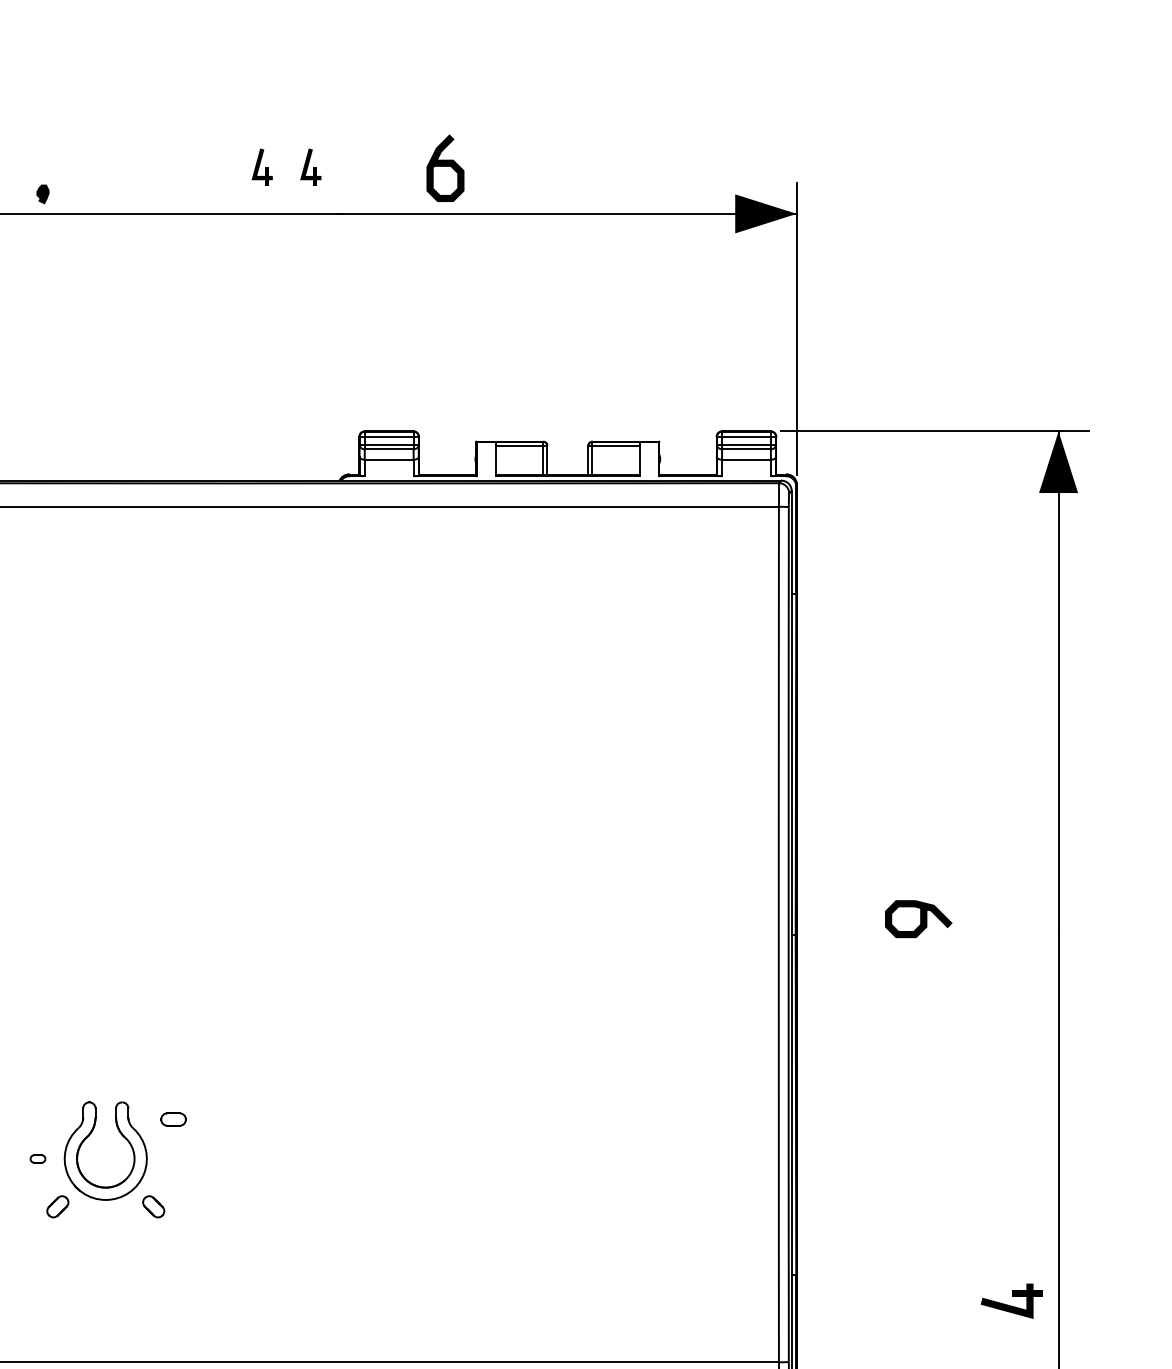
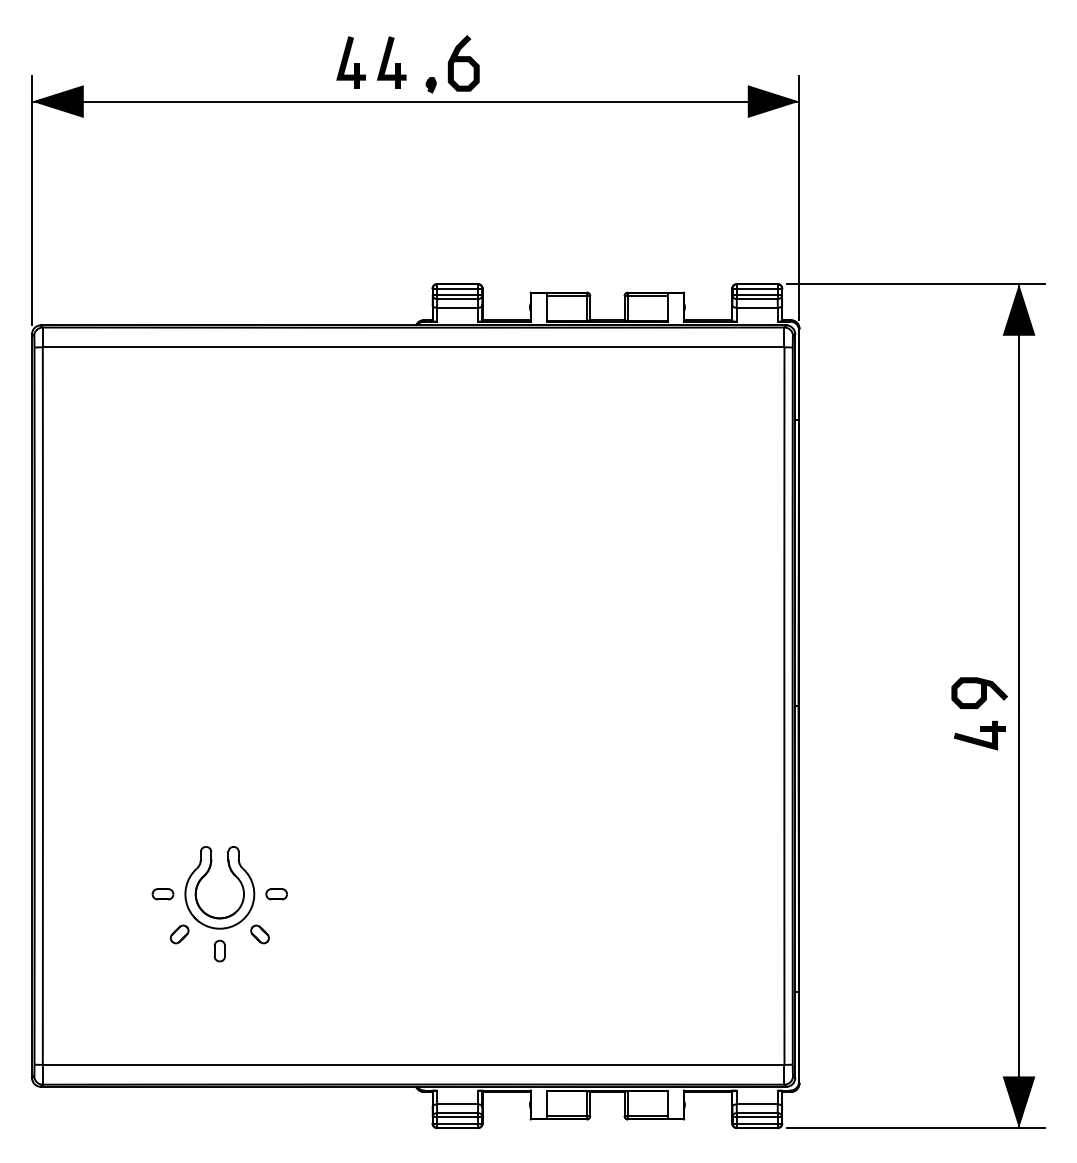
part: (261, 167) -> (350, 62), size x1.67
part: (310, 167) -> (391, 62), size x1.67
curve: (445, 167) -> (463, 62), moved
part: (42, 194) -> (430, 85), moved
curve: (920, 918) -> (981, 692), moved
part: (173, 1119) -> (276, 894), moved
part: (37, 1159) -> (162, 894), size x1.67
part: (105, 1225) -> (219, 950), added
part: (1011, 1301) -> (979, 735), moved

